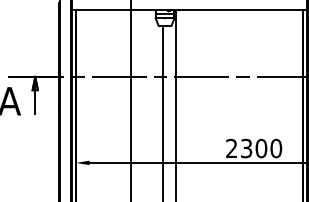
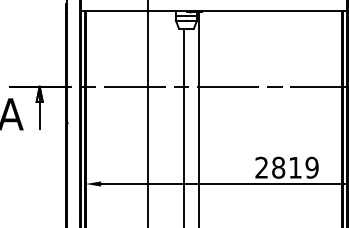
text: (261, 148) -> (295, 167), 2300 -> 2819

